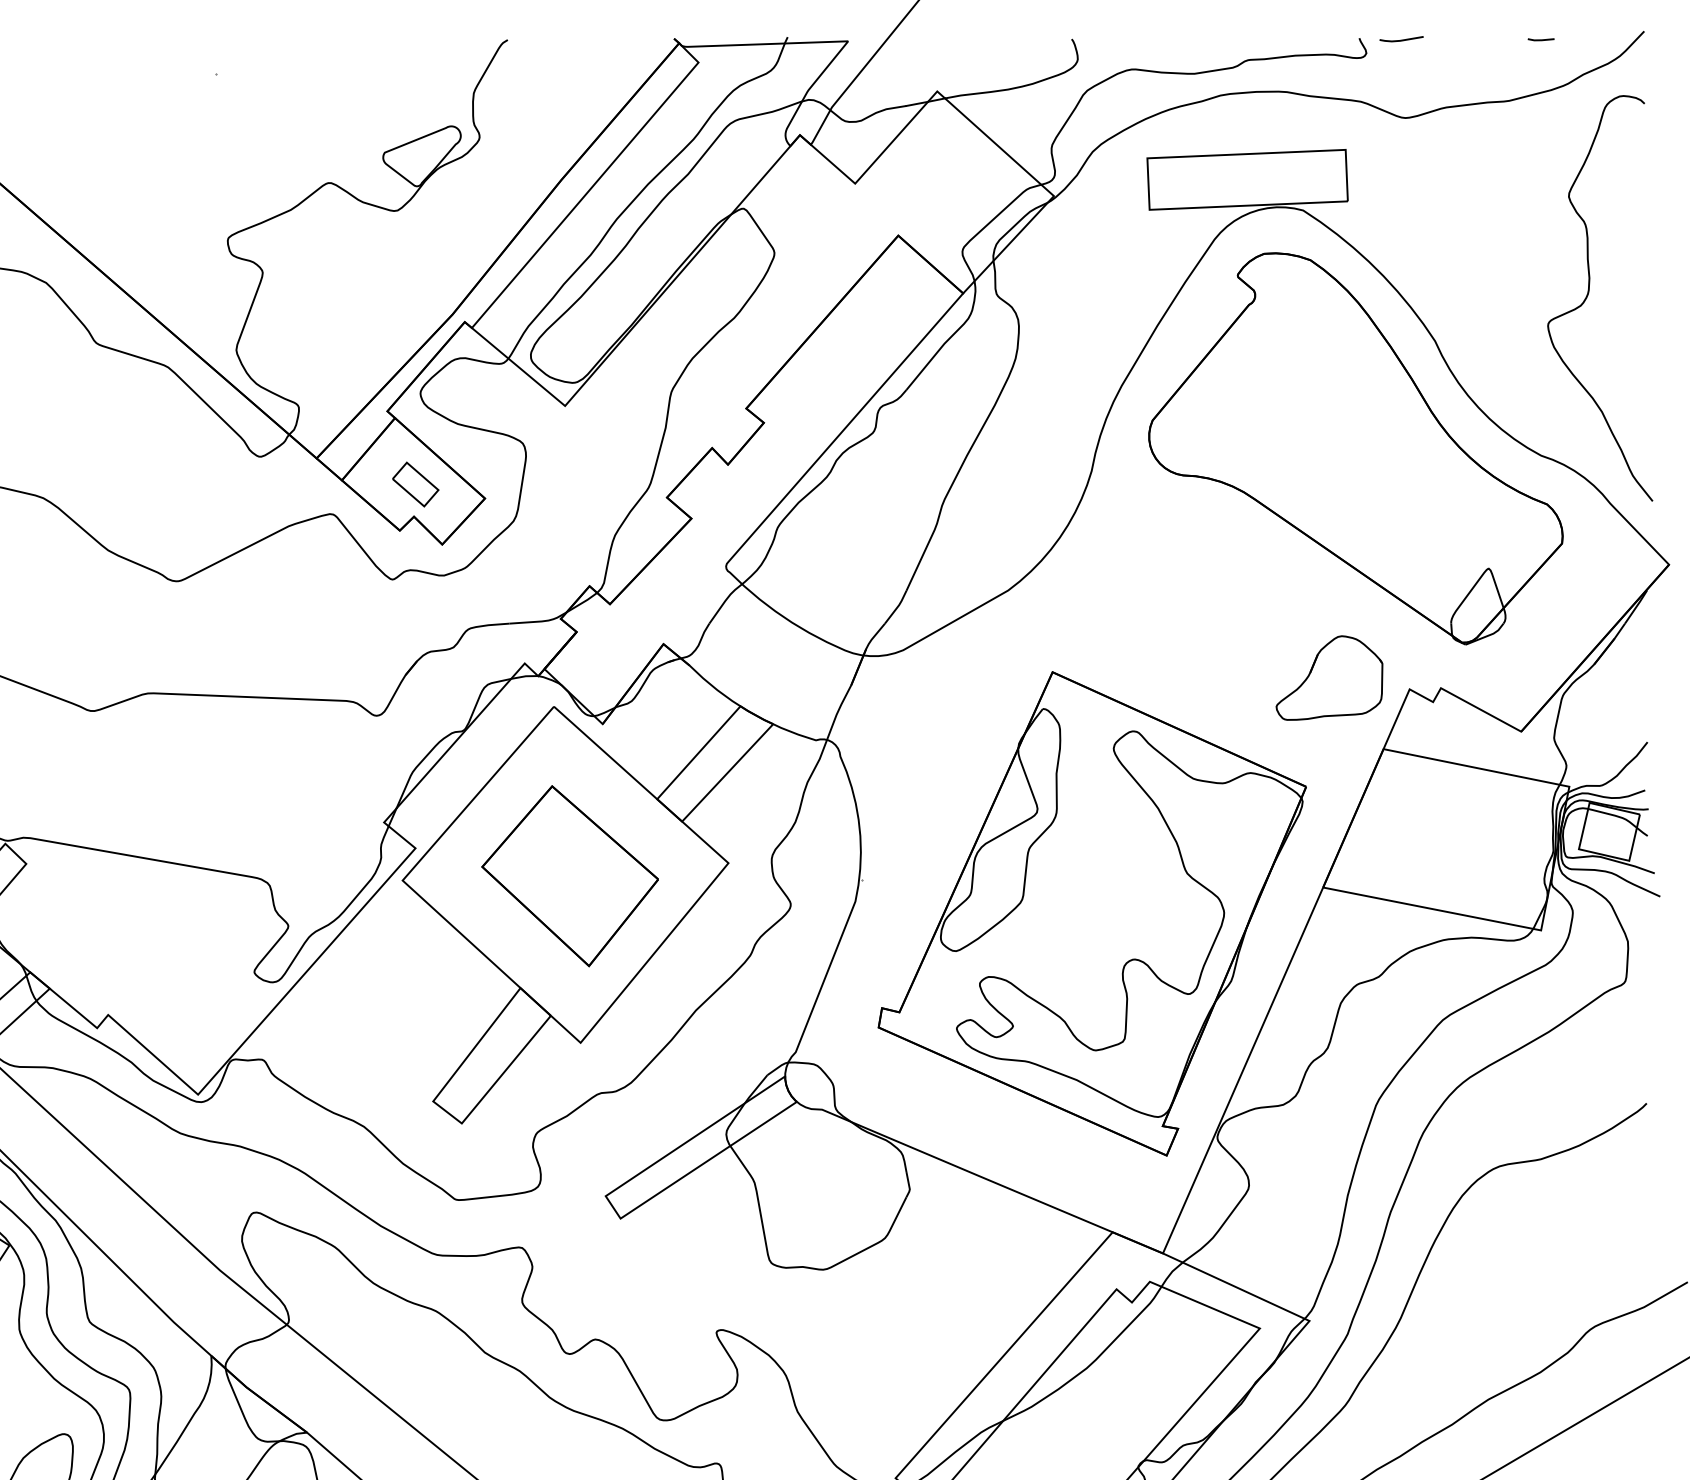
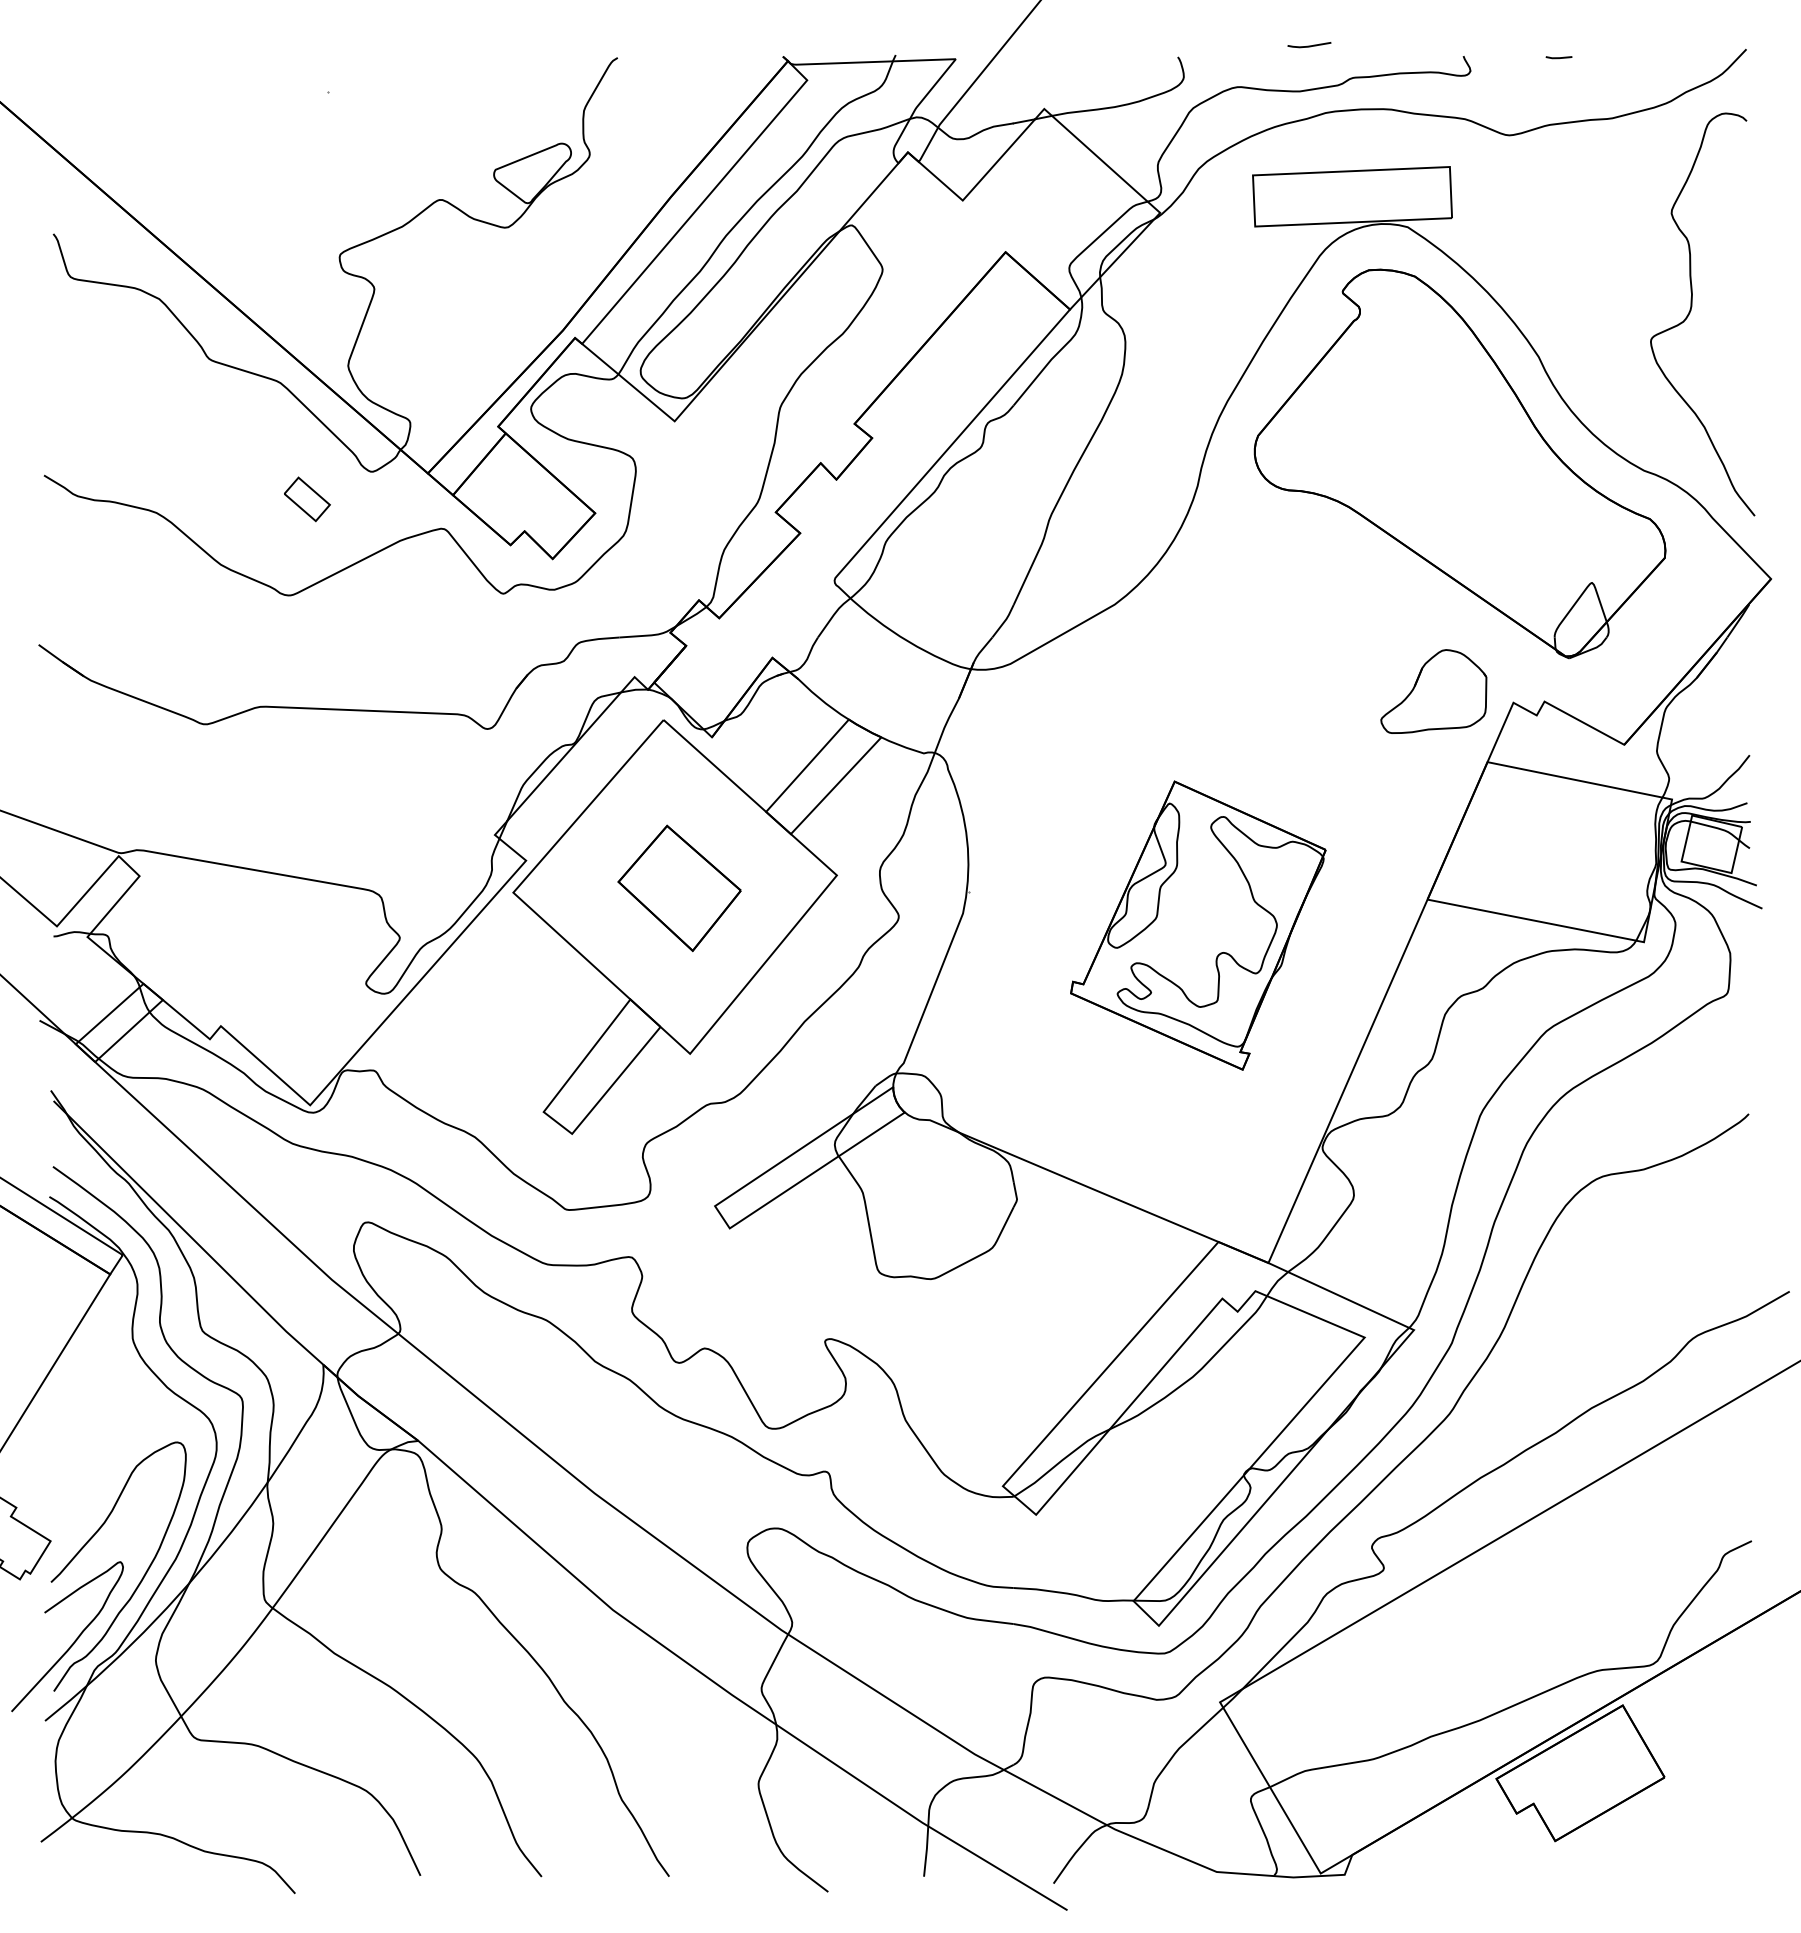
line: (1401, 39) -> (1309, 45), moved
line: (1540, 39) -> (1558, 57), moved
part: (415, 484) -> (307, 499), moved
part: (569, 876) -> (679, 888), size x0.7
part: (1092, 913) -> (1198, 925), size x0.6

